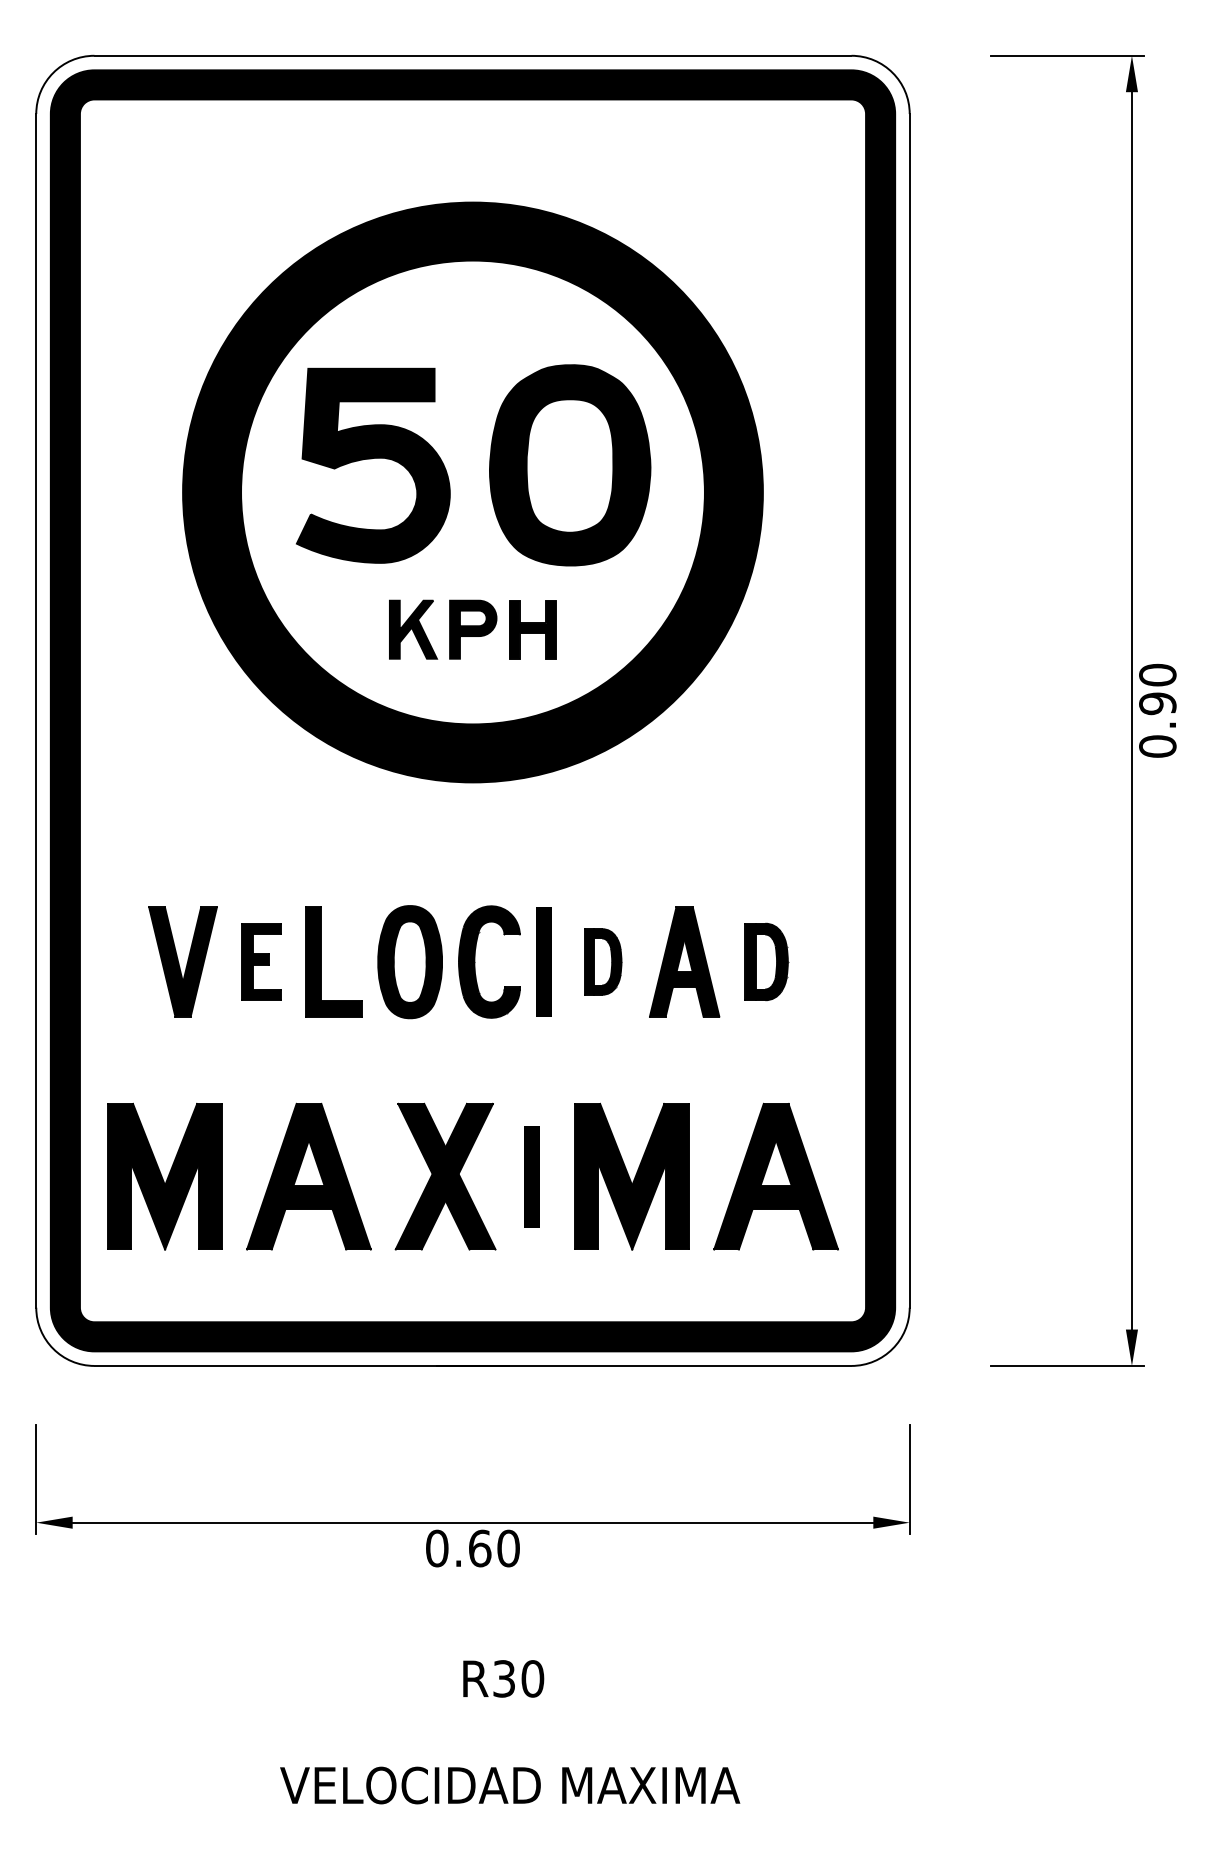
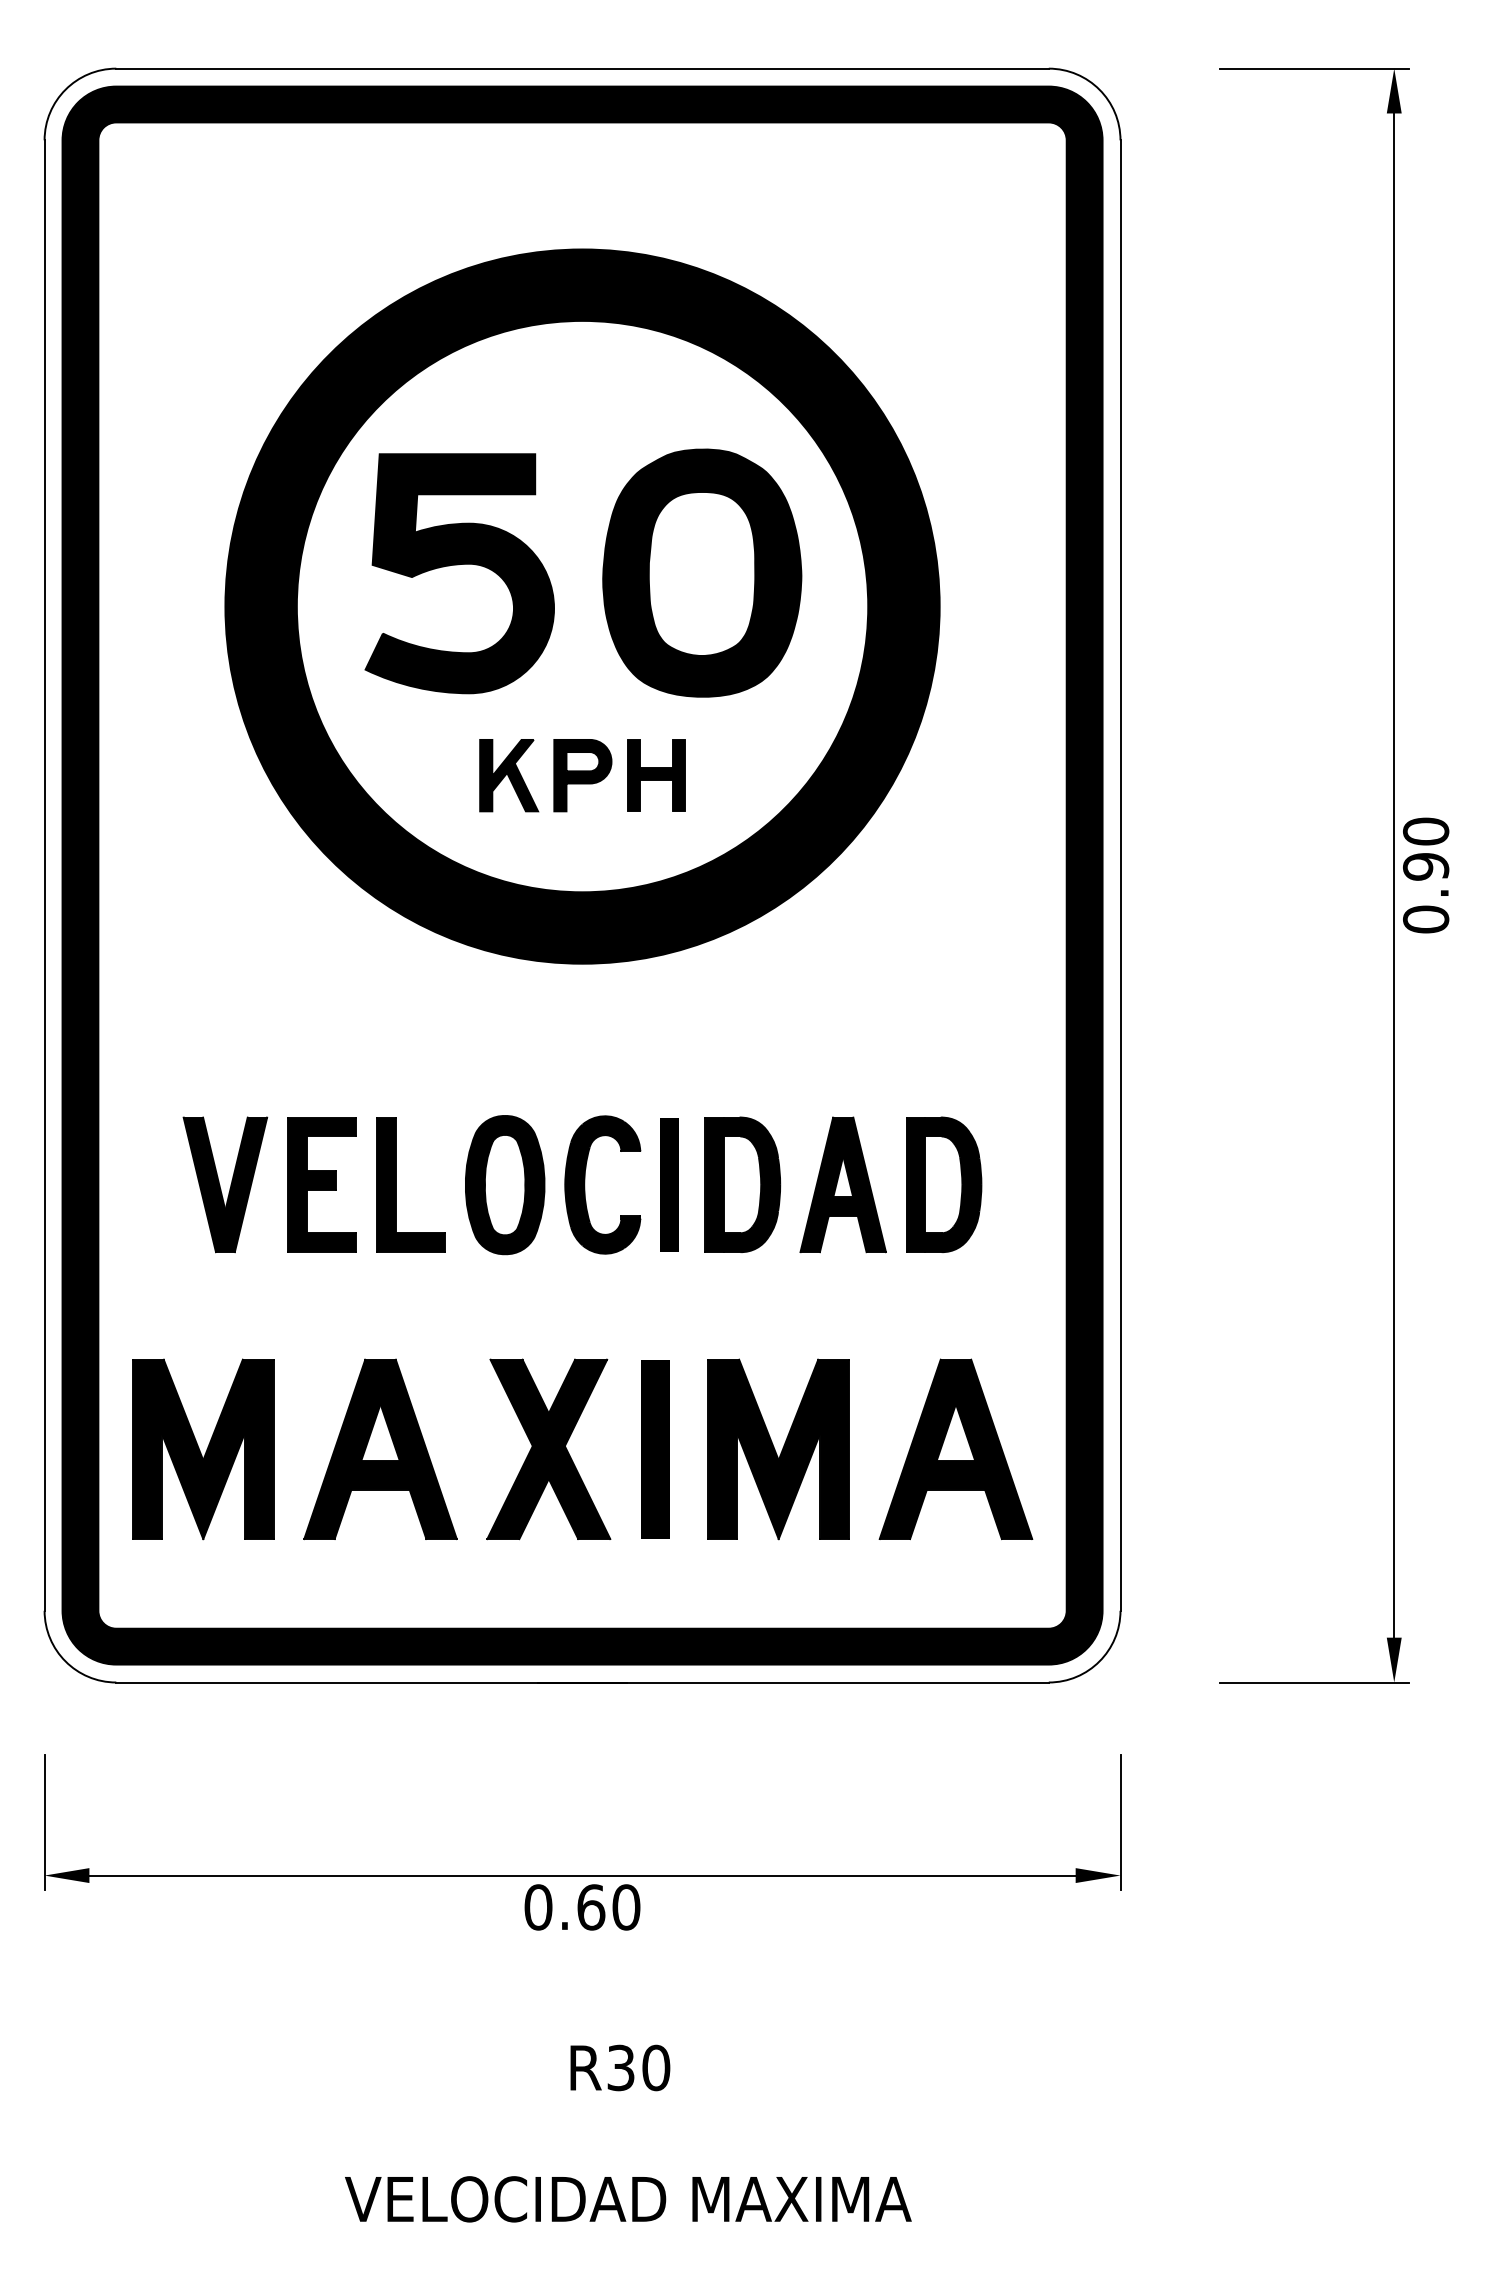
part: (261, 961) -> (322, 1184), size x1.43
part: (603, 961) -> (743, 1184), size x1.67
part: (766, 961) -> (944, 1184), size x1.43
part: (531, 1176) -> (654, 1449), size x1.43

